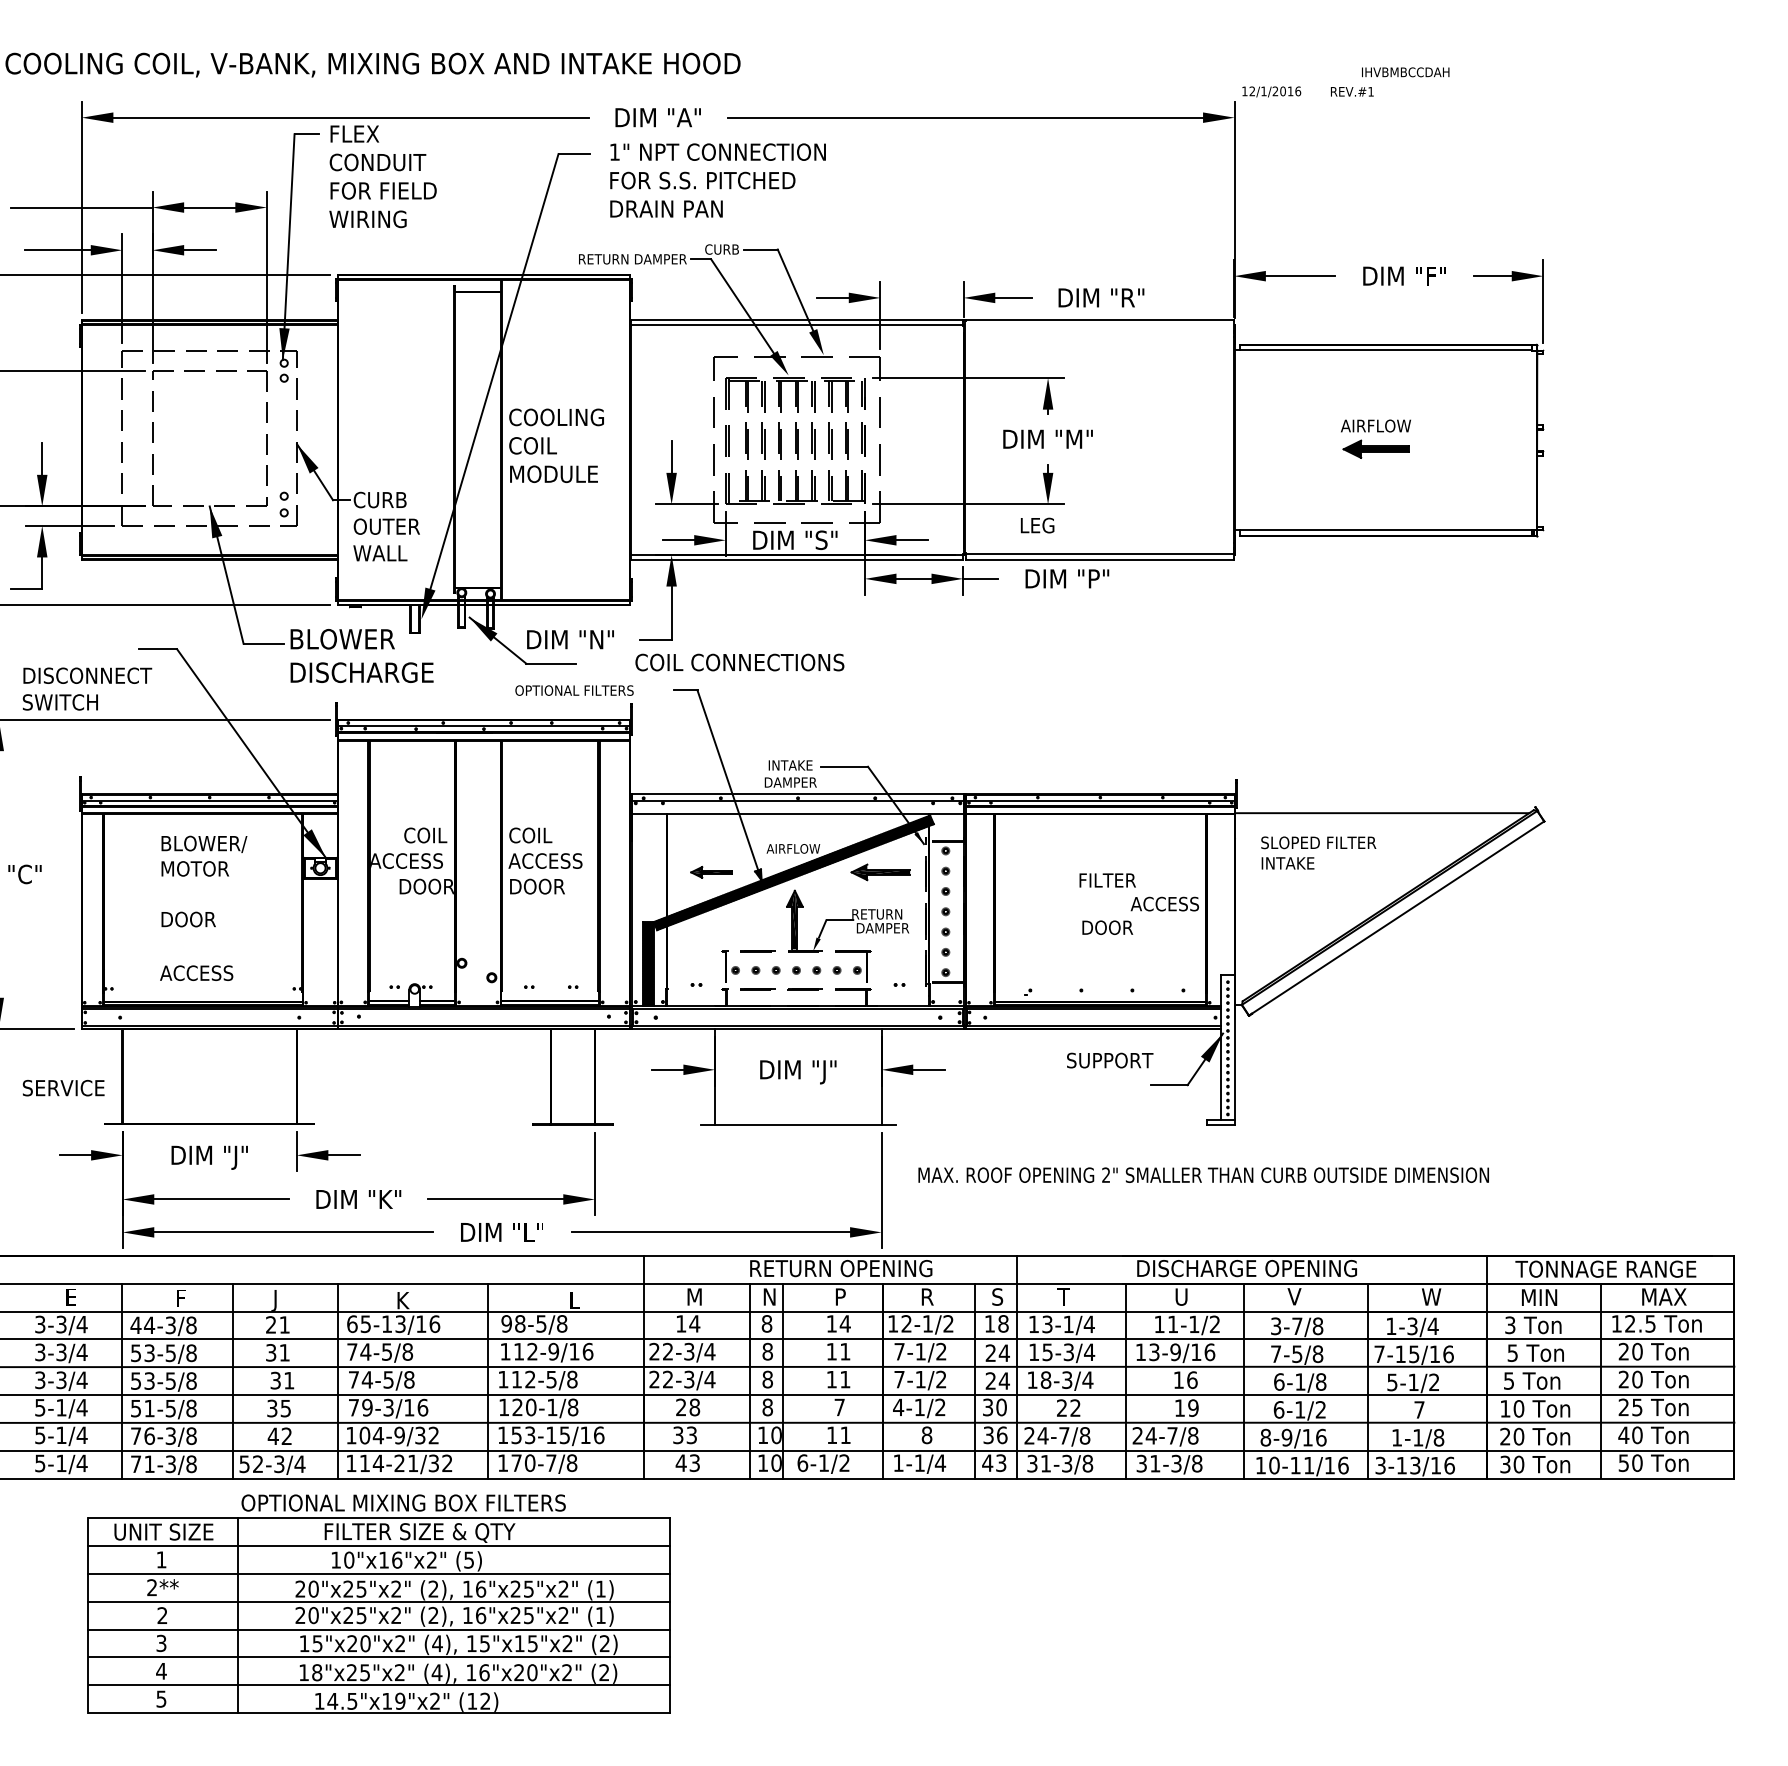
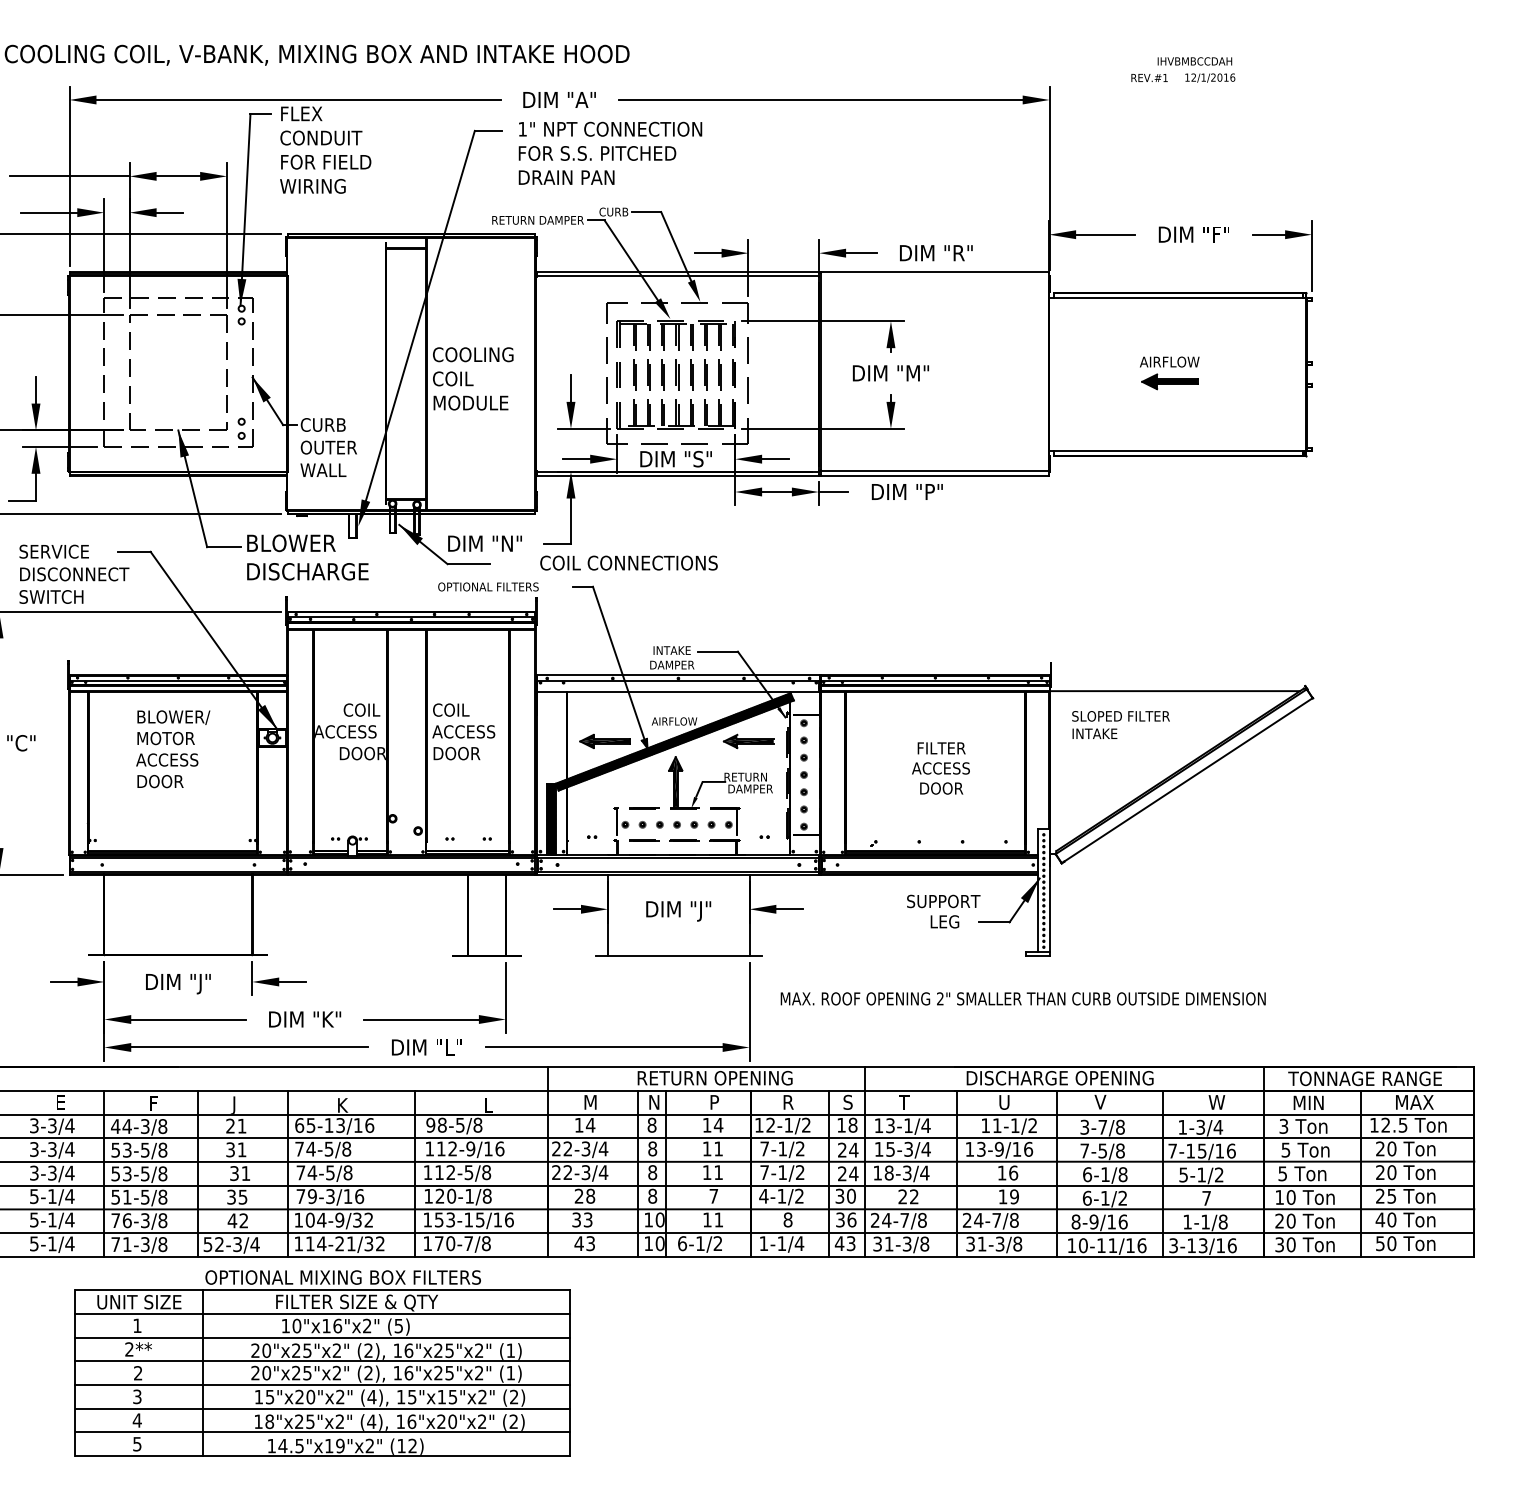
text: (1271, 91) -> (1210, 77), moved
text: (1037, 525) -> (944, 921), moved
part: (711, 872) -> (604, 741), size x1.43
text: (1164, 903) -> (940, 767), moved
text: (196, 972) -> (167, 759), moved
text: (63, 1088) -> (54, 552), moved

